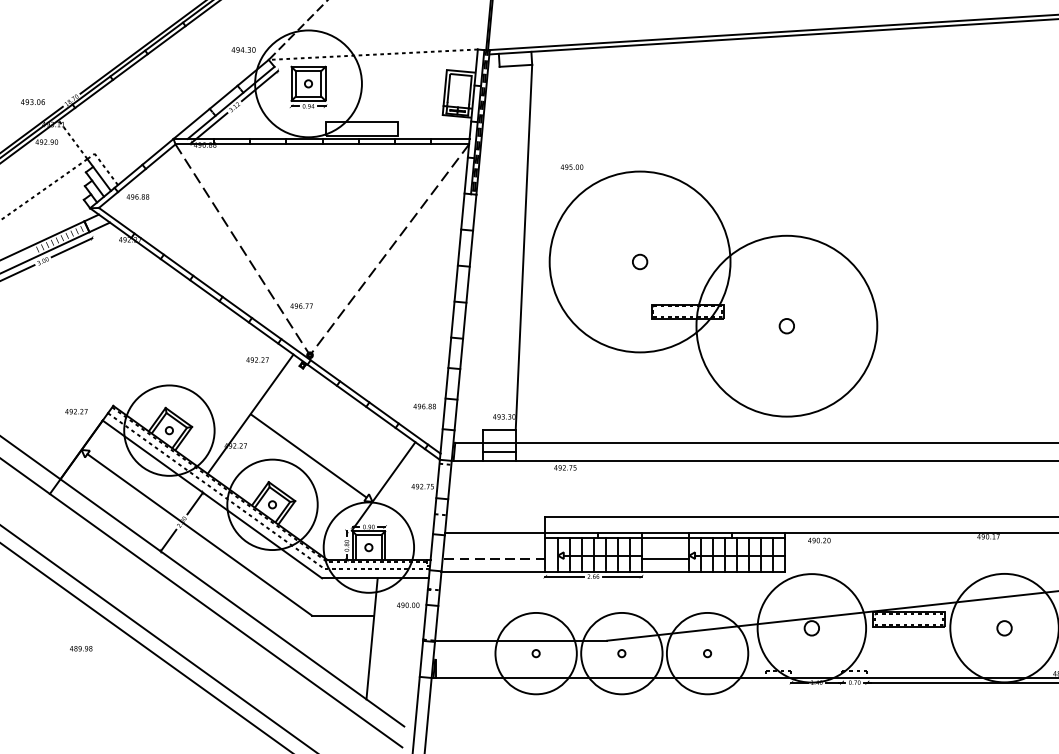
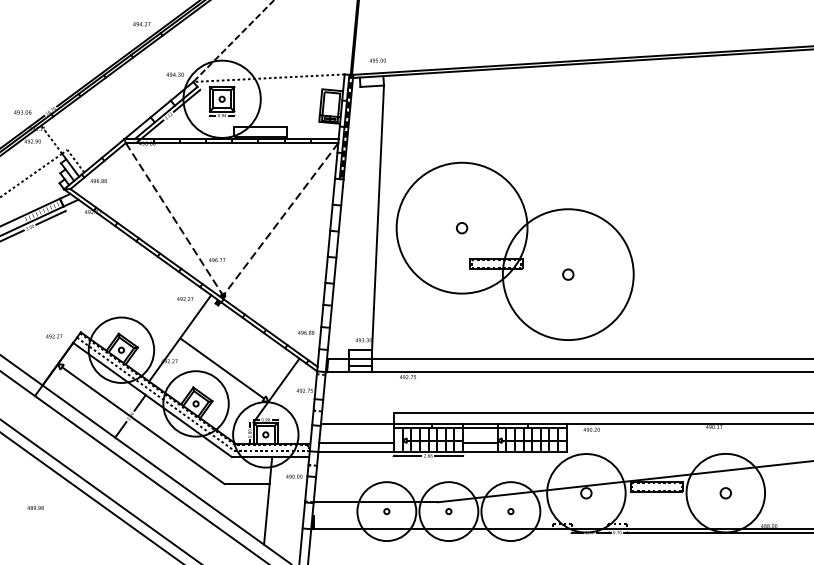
text: (571, 167) -> (377, 60), moved
line: (492, 559) -> (355, 443), dashed -> solid
text: (81, 647) -> (35, 507), moved

